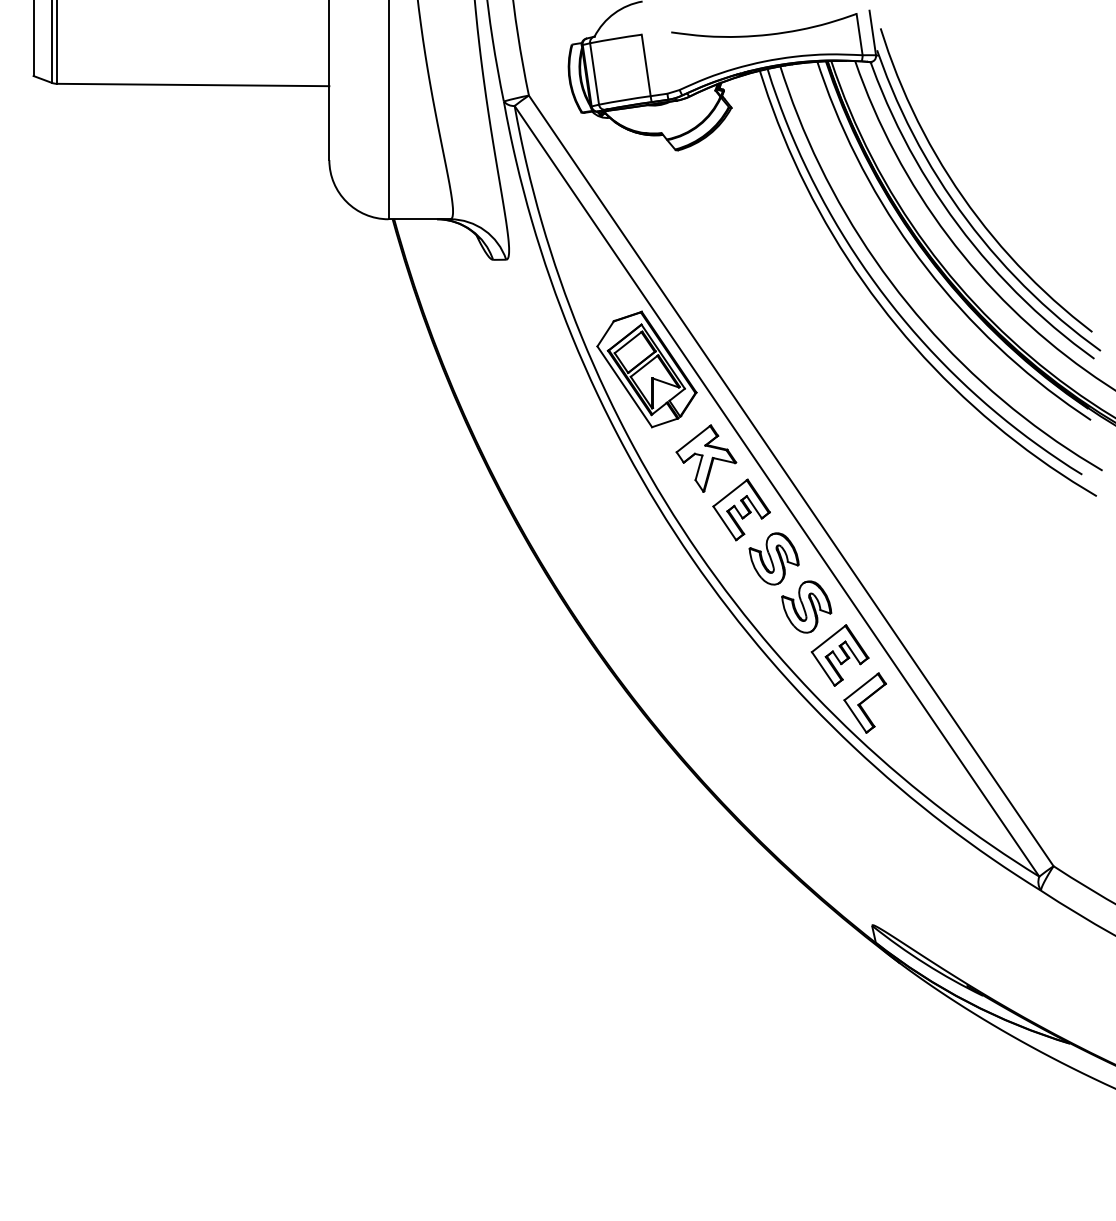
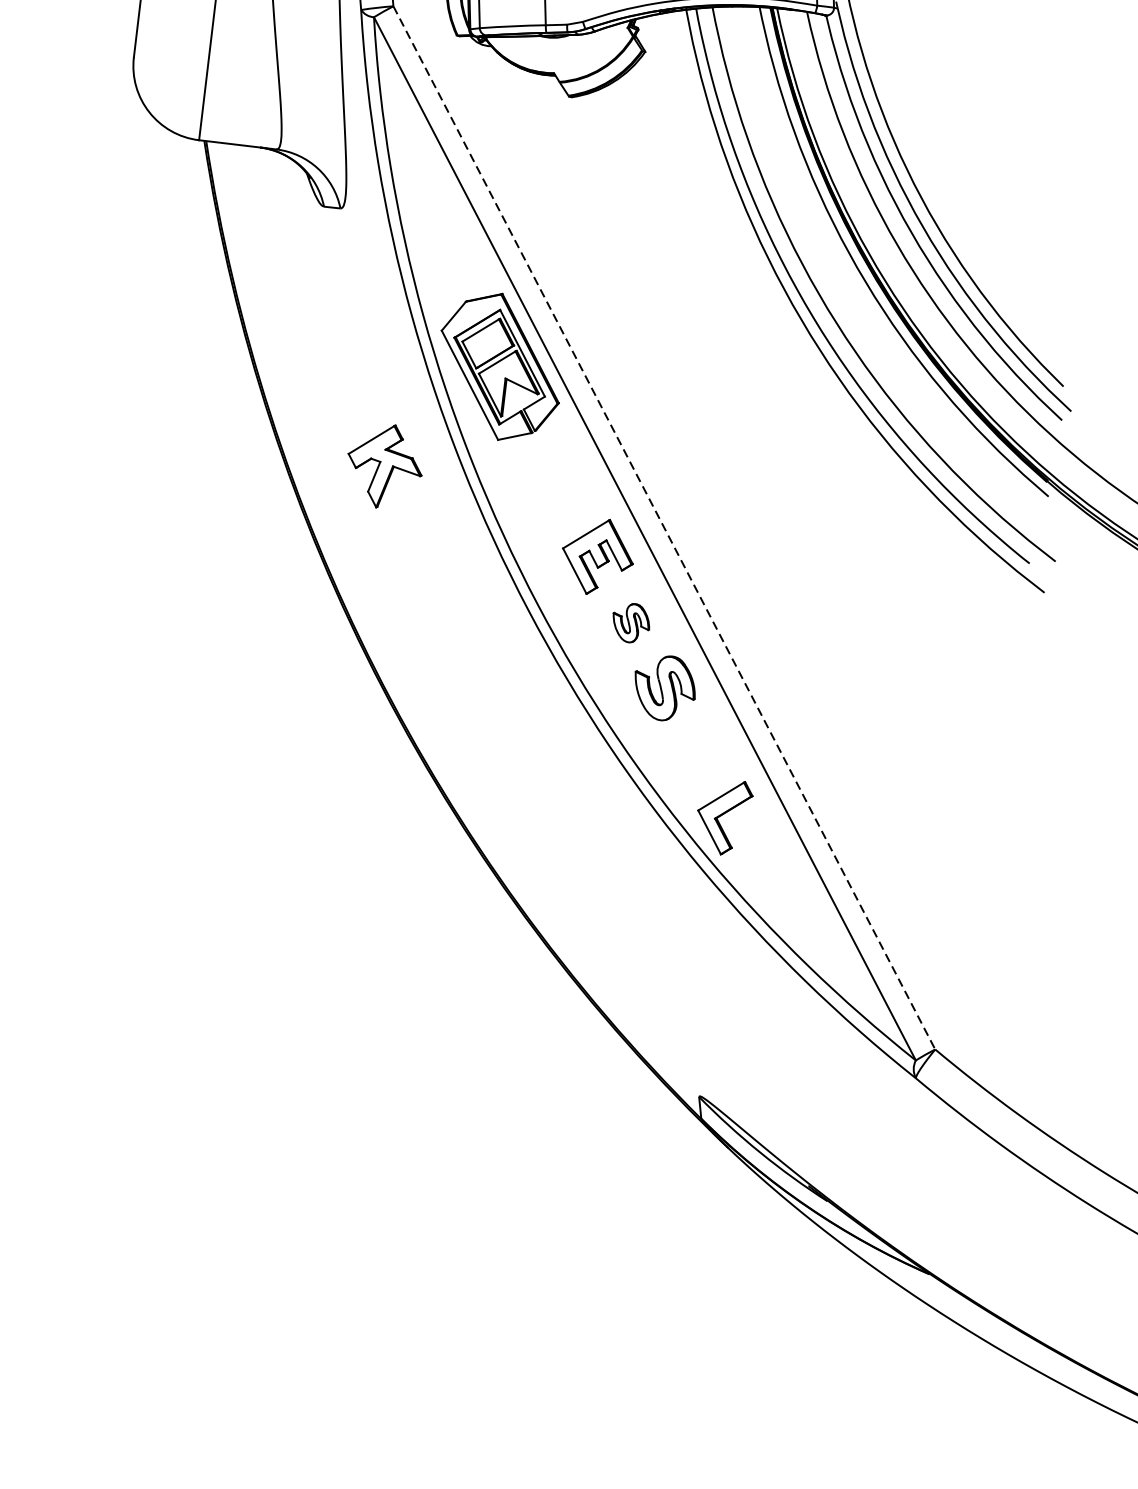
part: (706, 458) -> (385, 466), moved
line: (791, 481) -> (664, 528), solid -> dashed
part: (773, 558) -> (630, 622), size x0.6
part: (839, 655) -> (698, 753), removed

